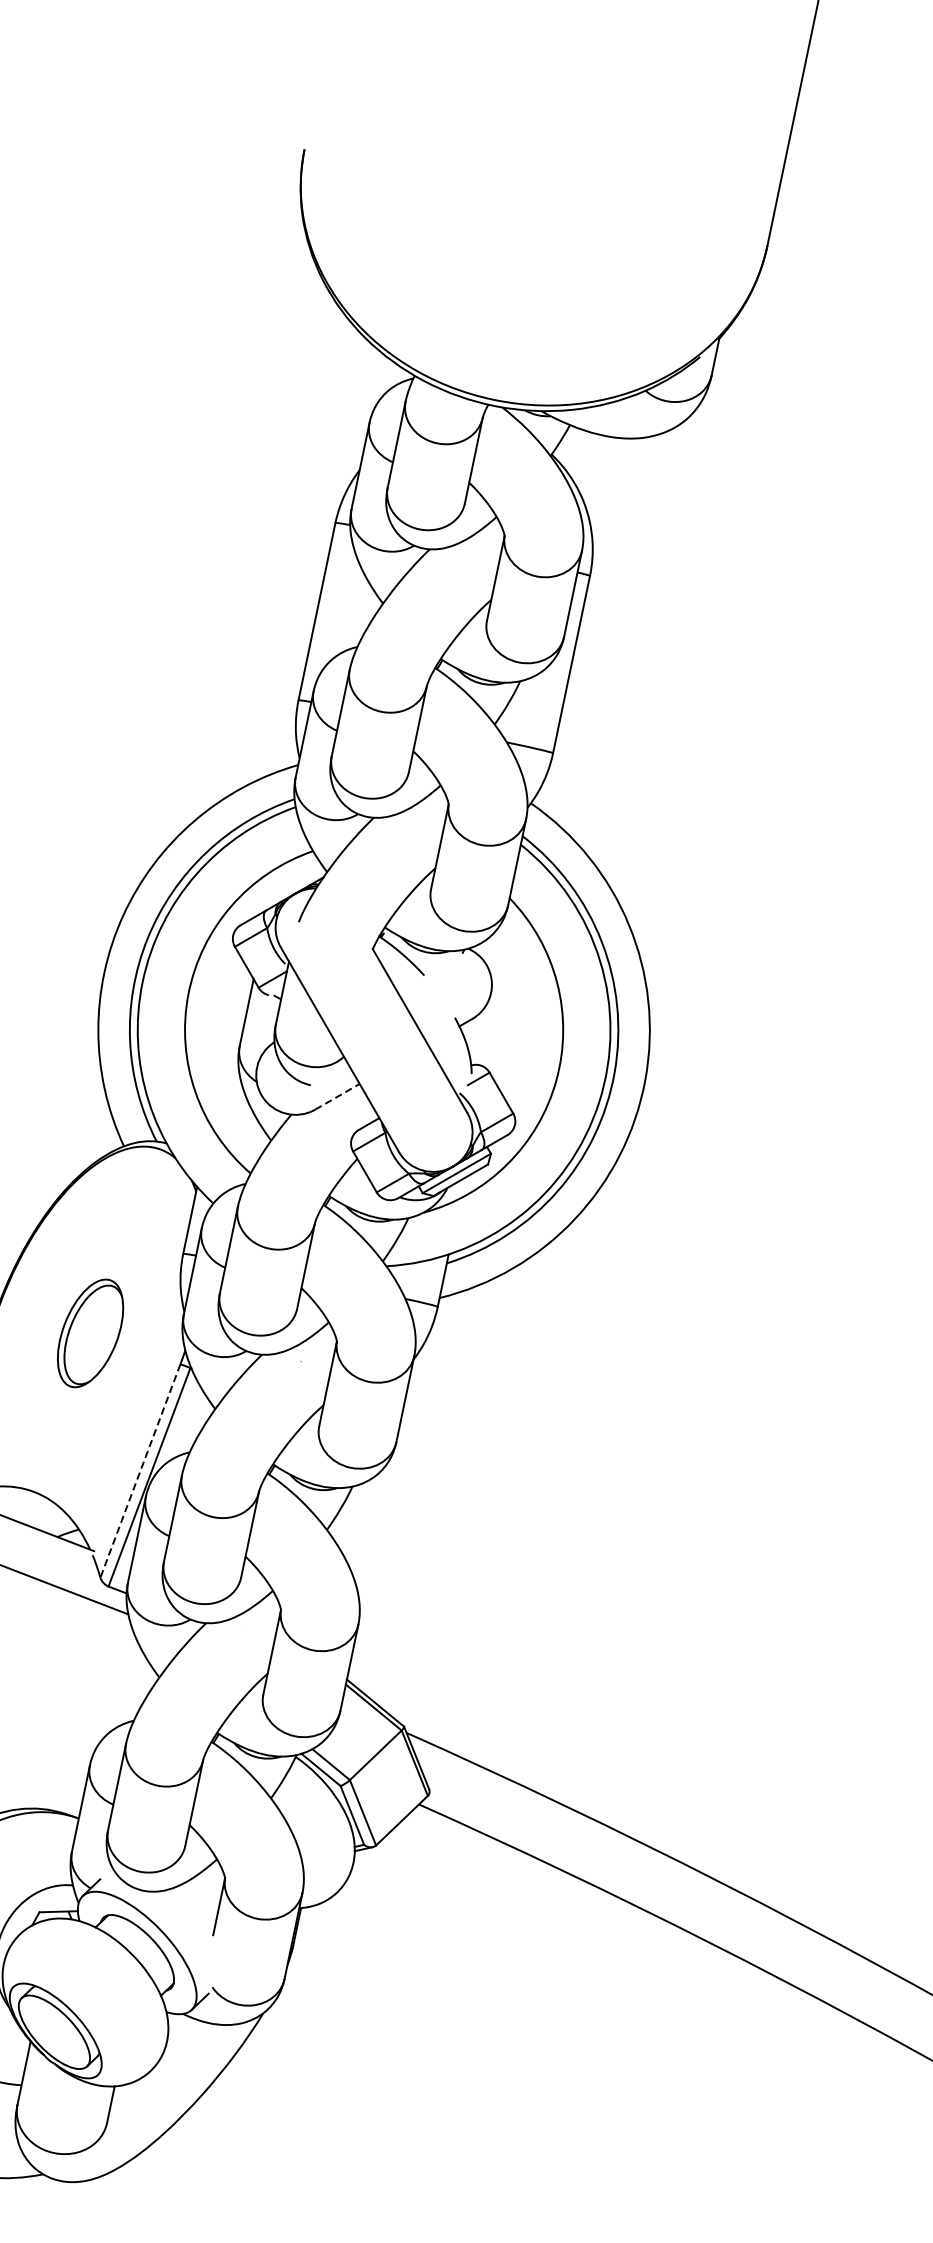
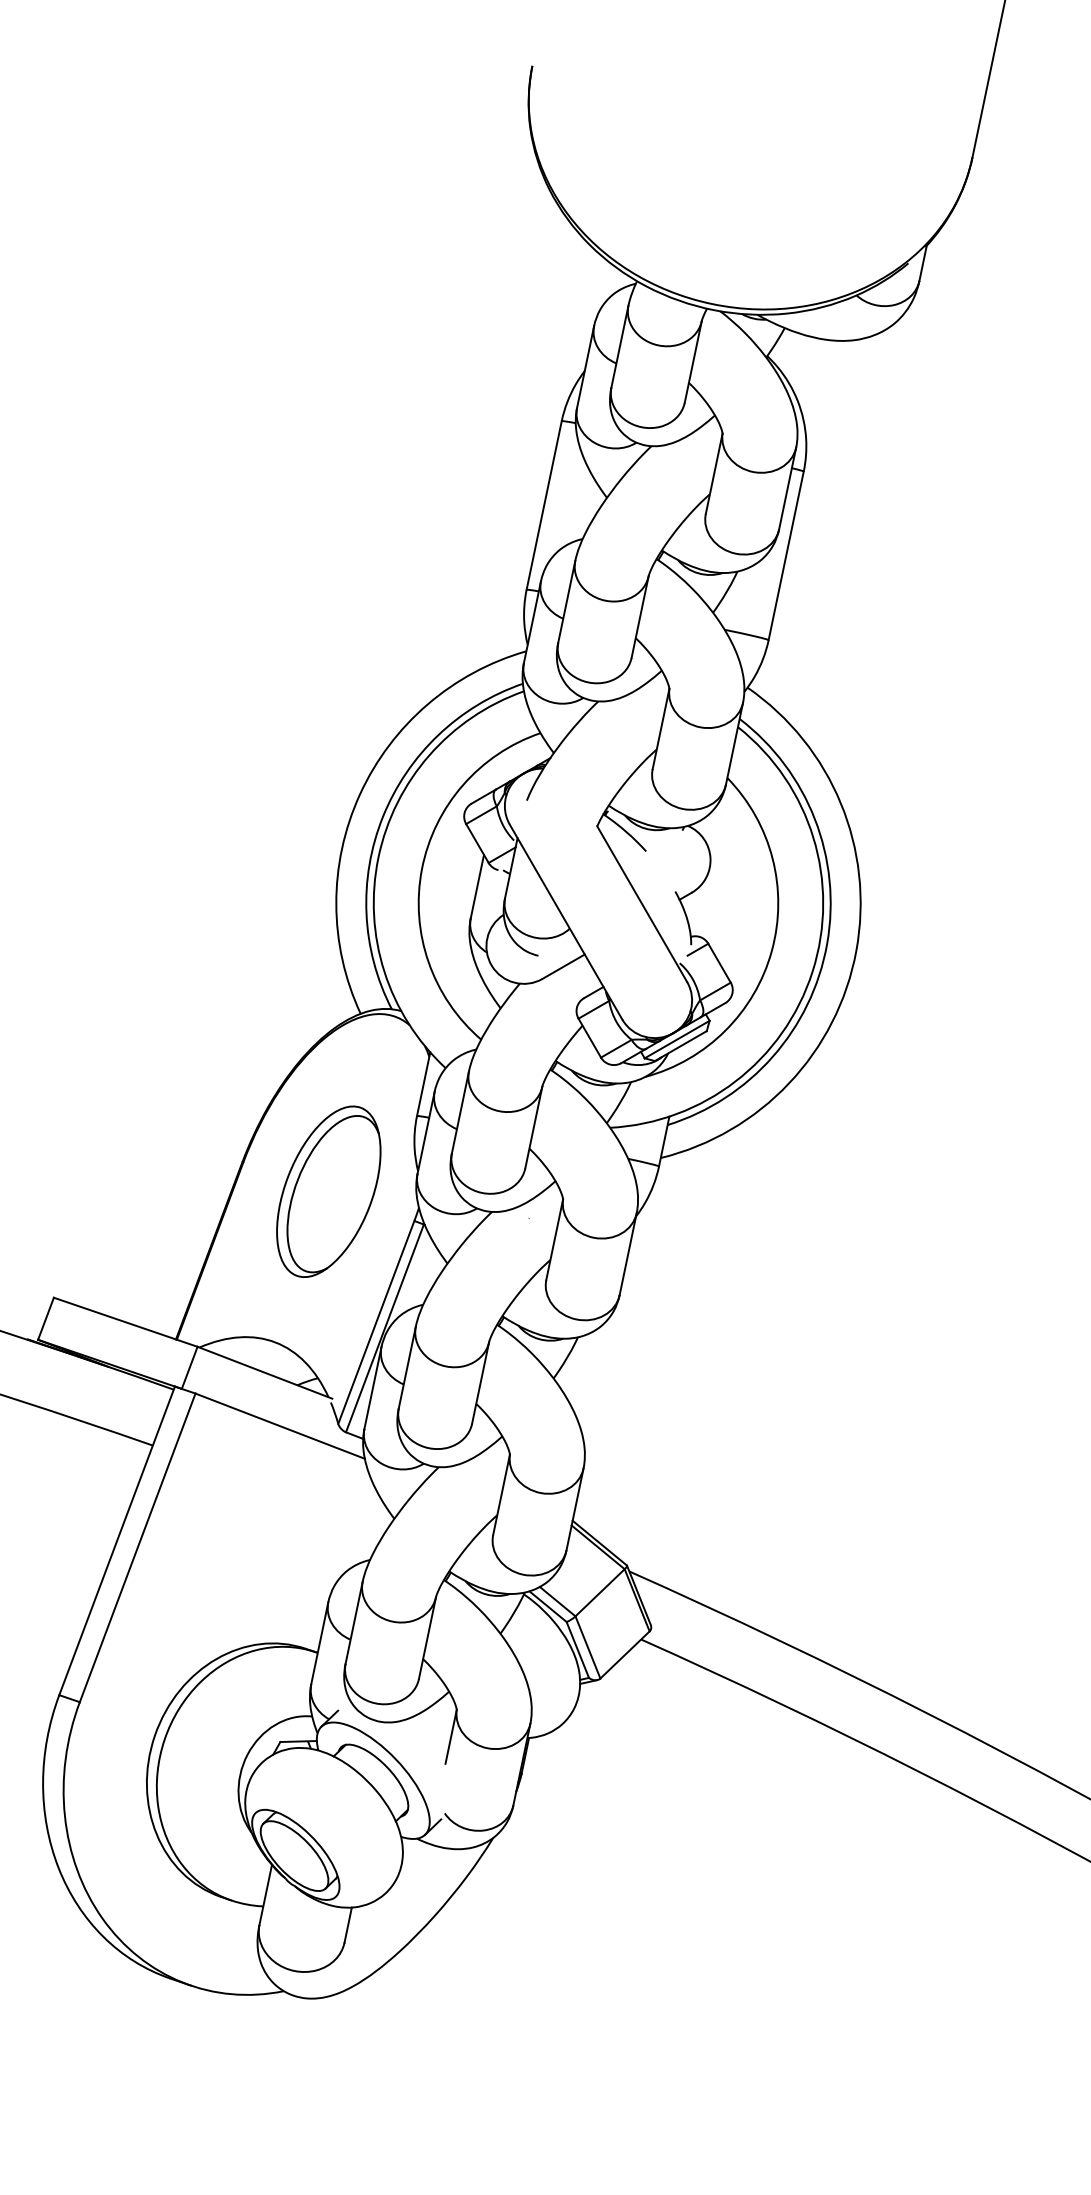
line: (338, 1096) -> (564, 966), dashed -> solid
part: (90, 1333) -> (328, 1191), size x1.67
line: (140, 1471) -> (376, 1322), dashed -> solid

